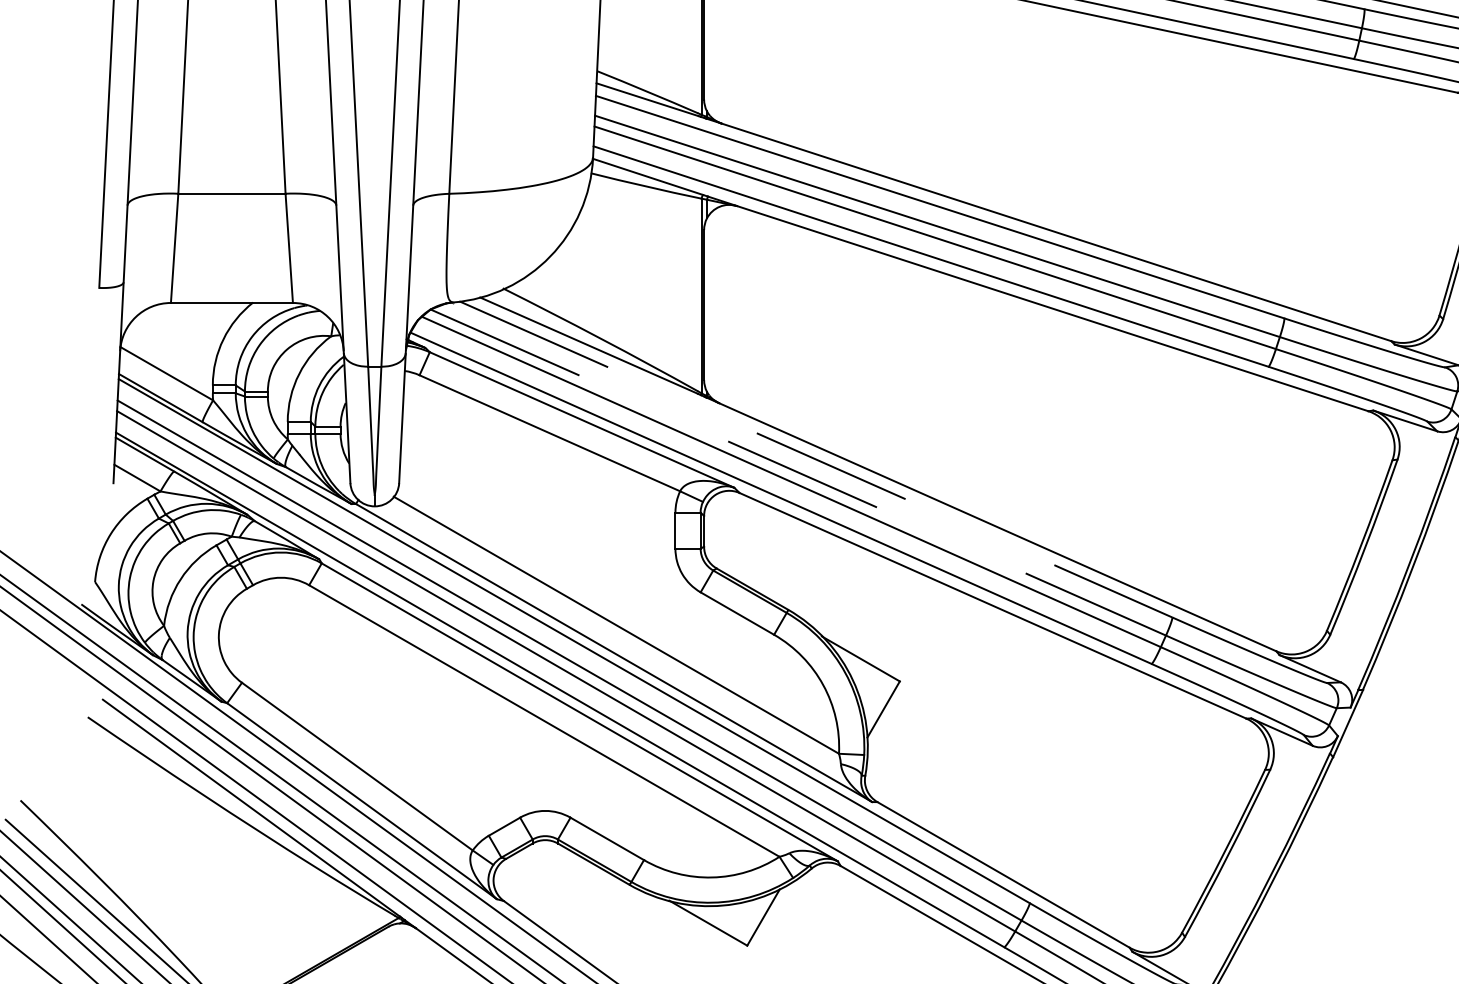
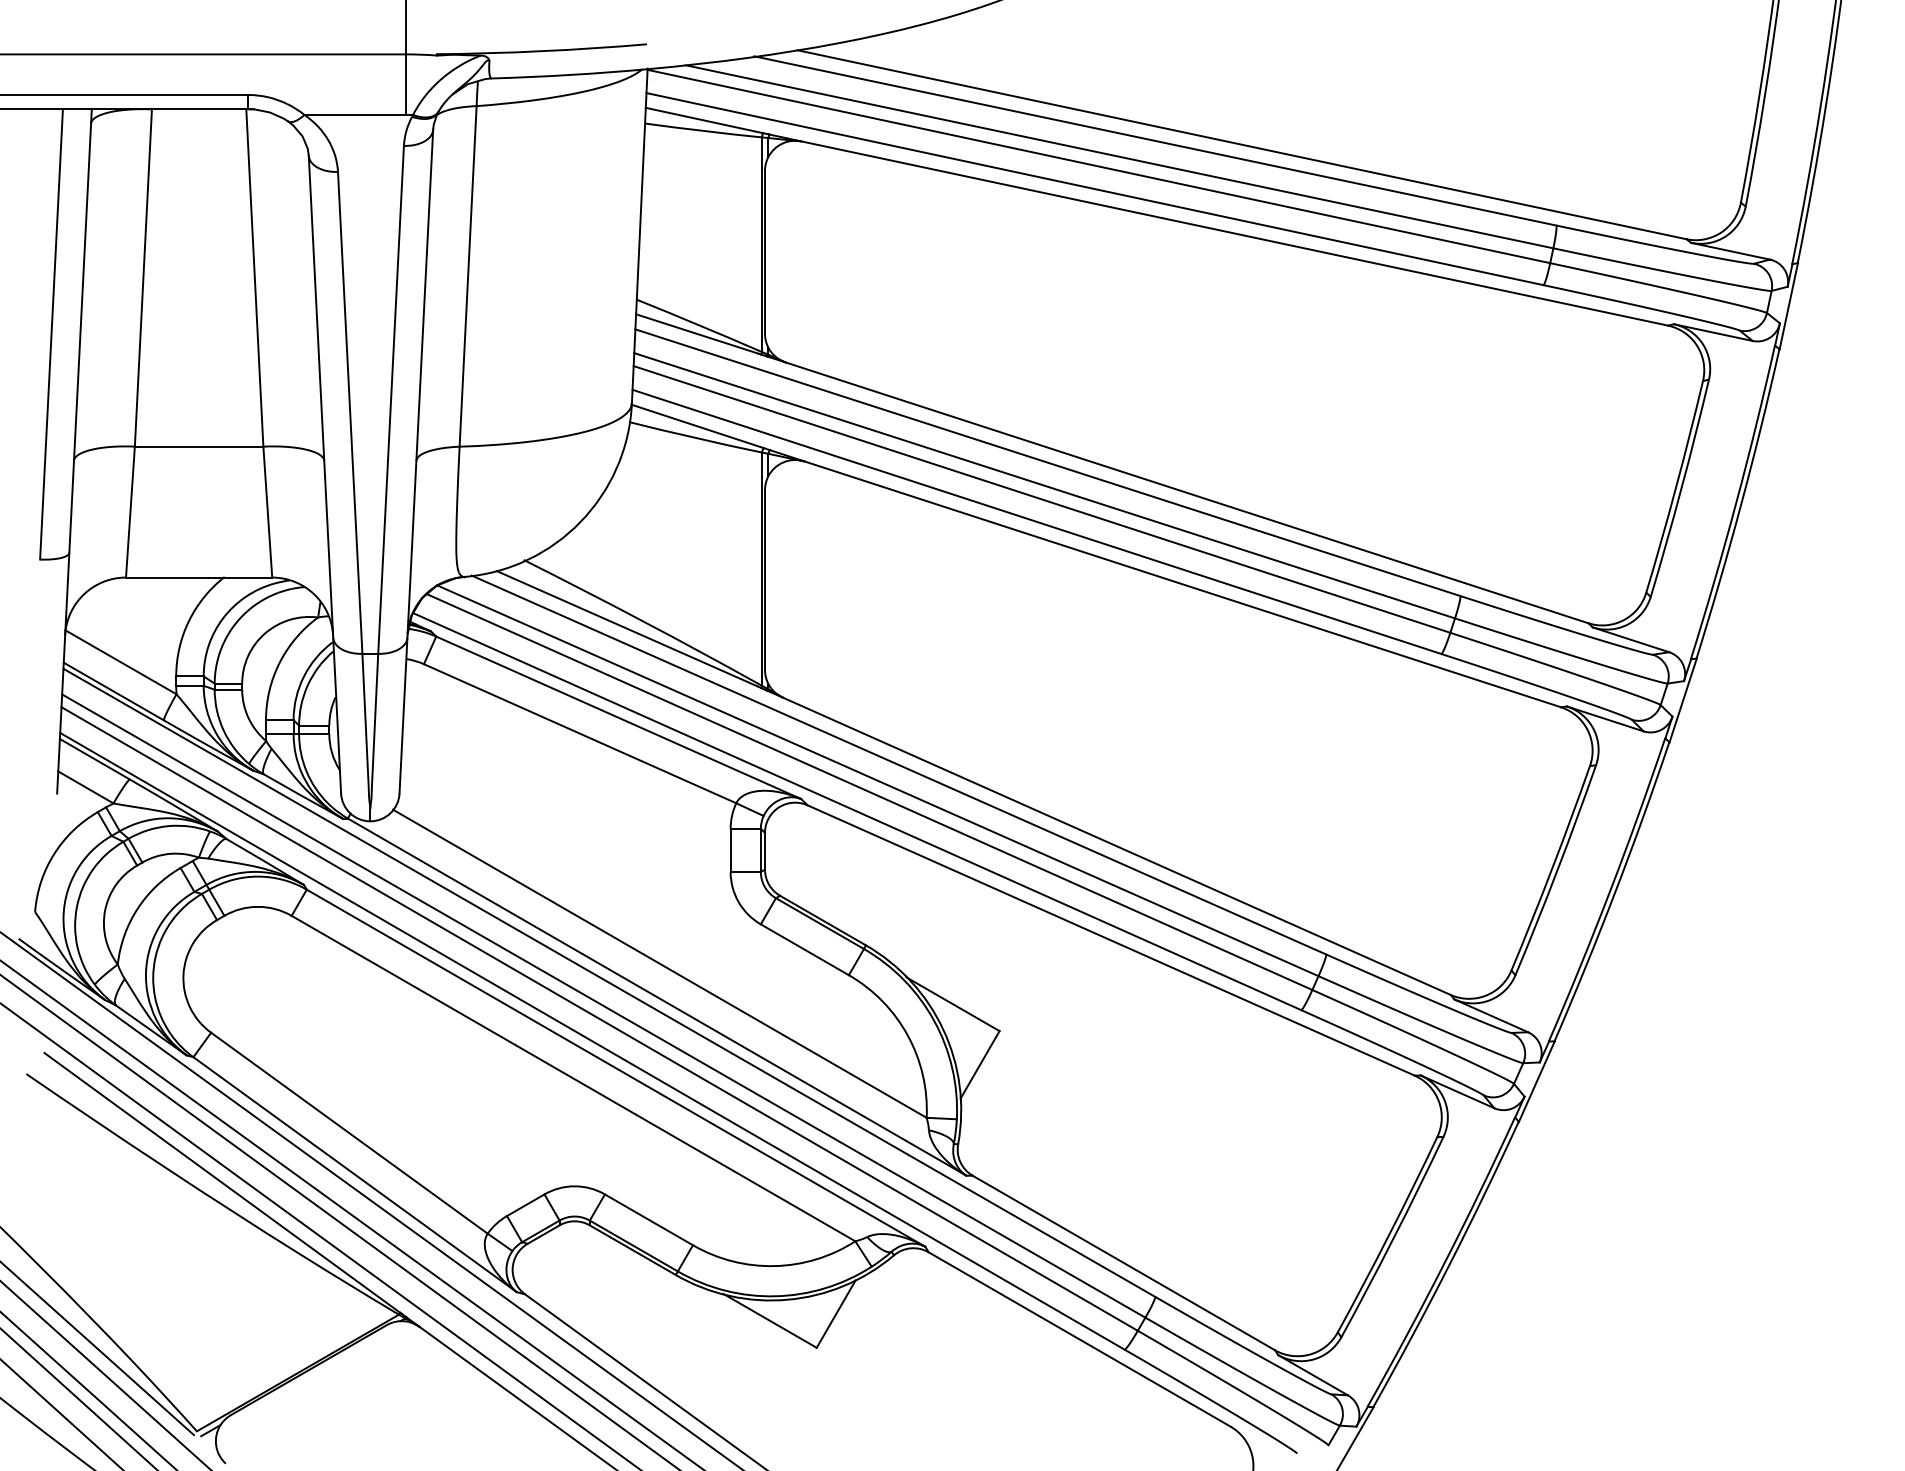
line: (816, 459) -> (899, 765), dashed -> solid
line: (798, 472) -> (878, 780), dashed -> solid

